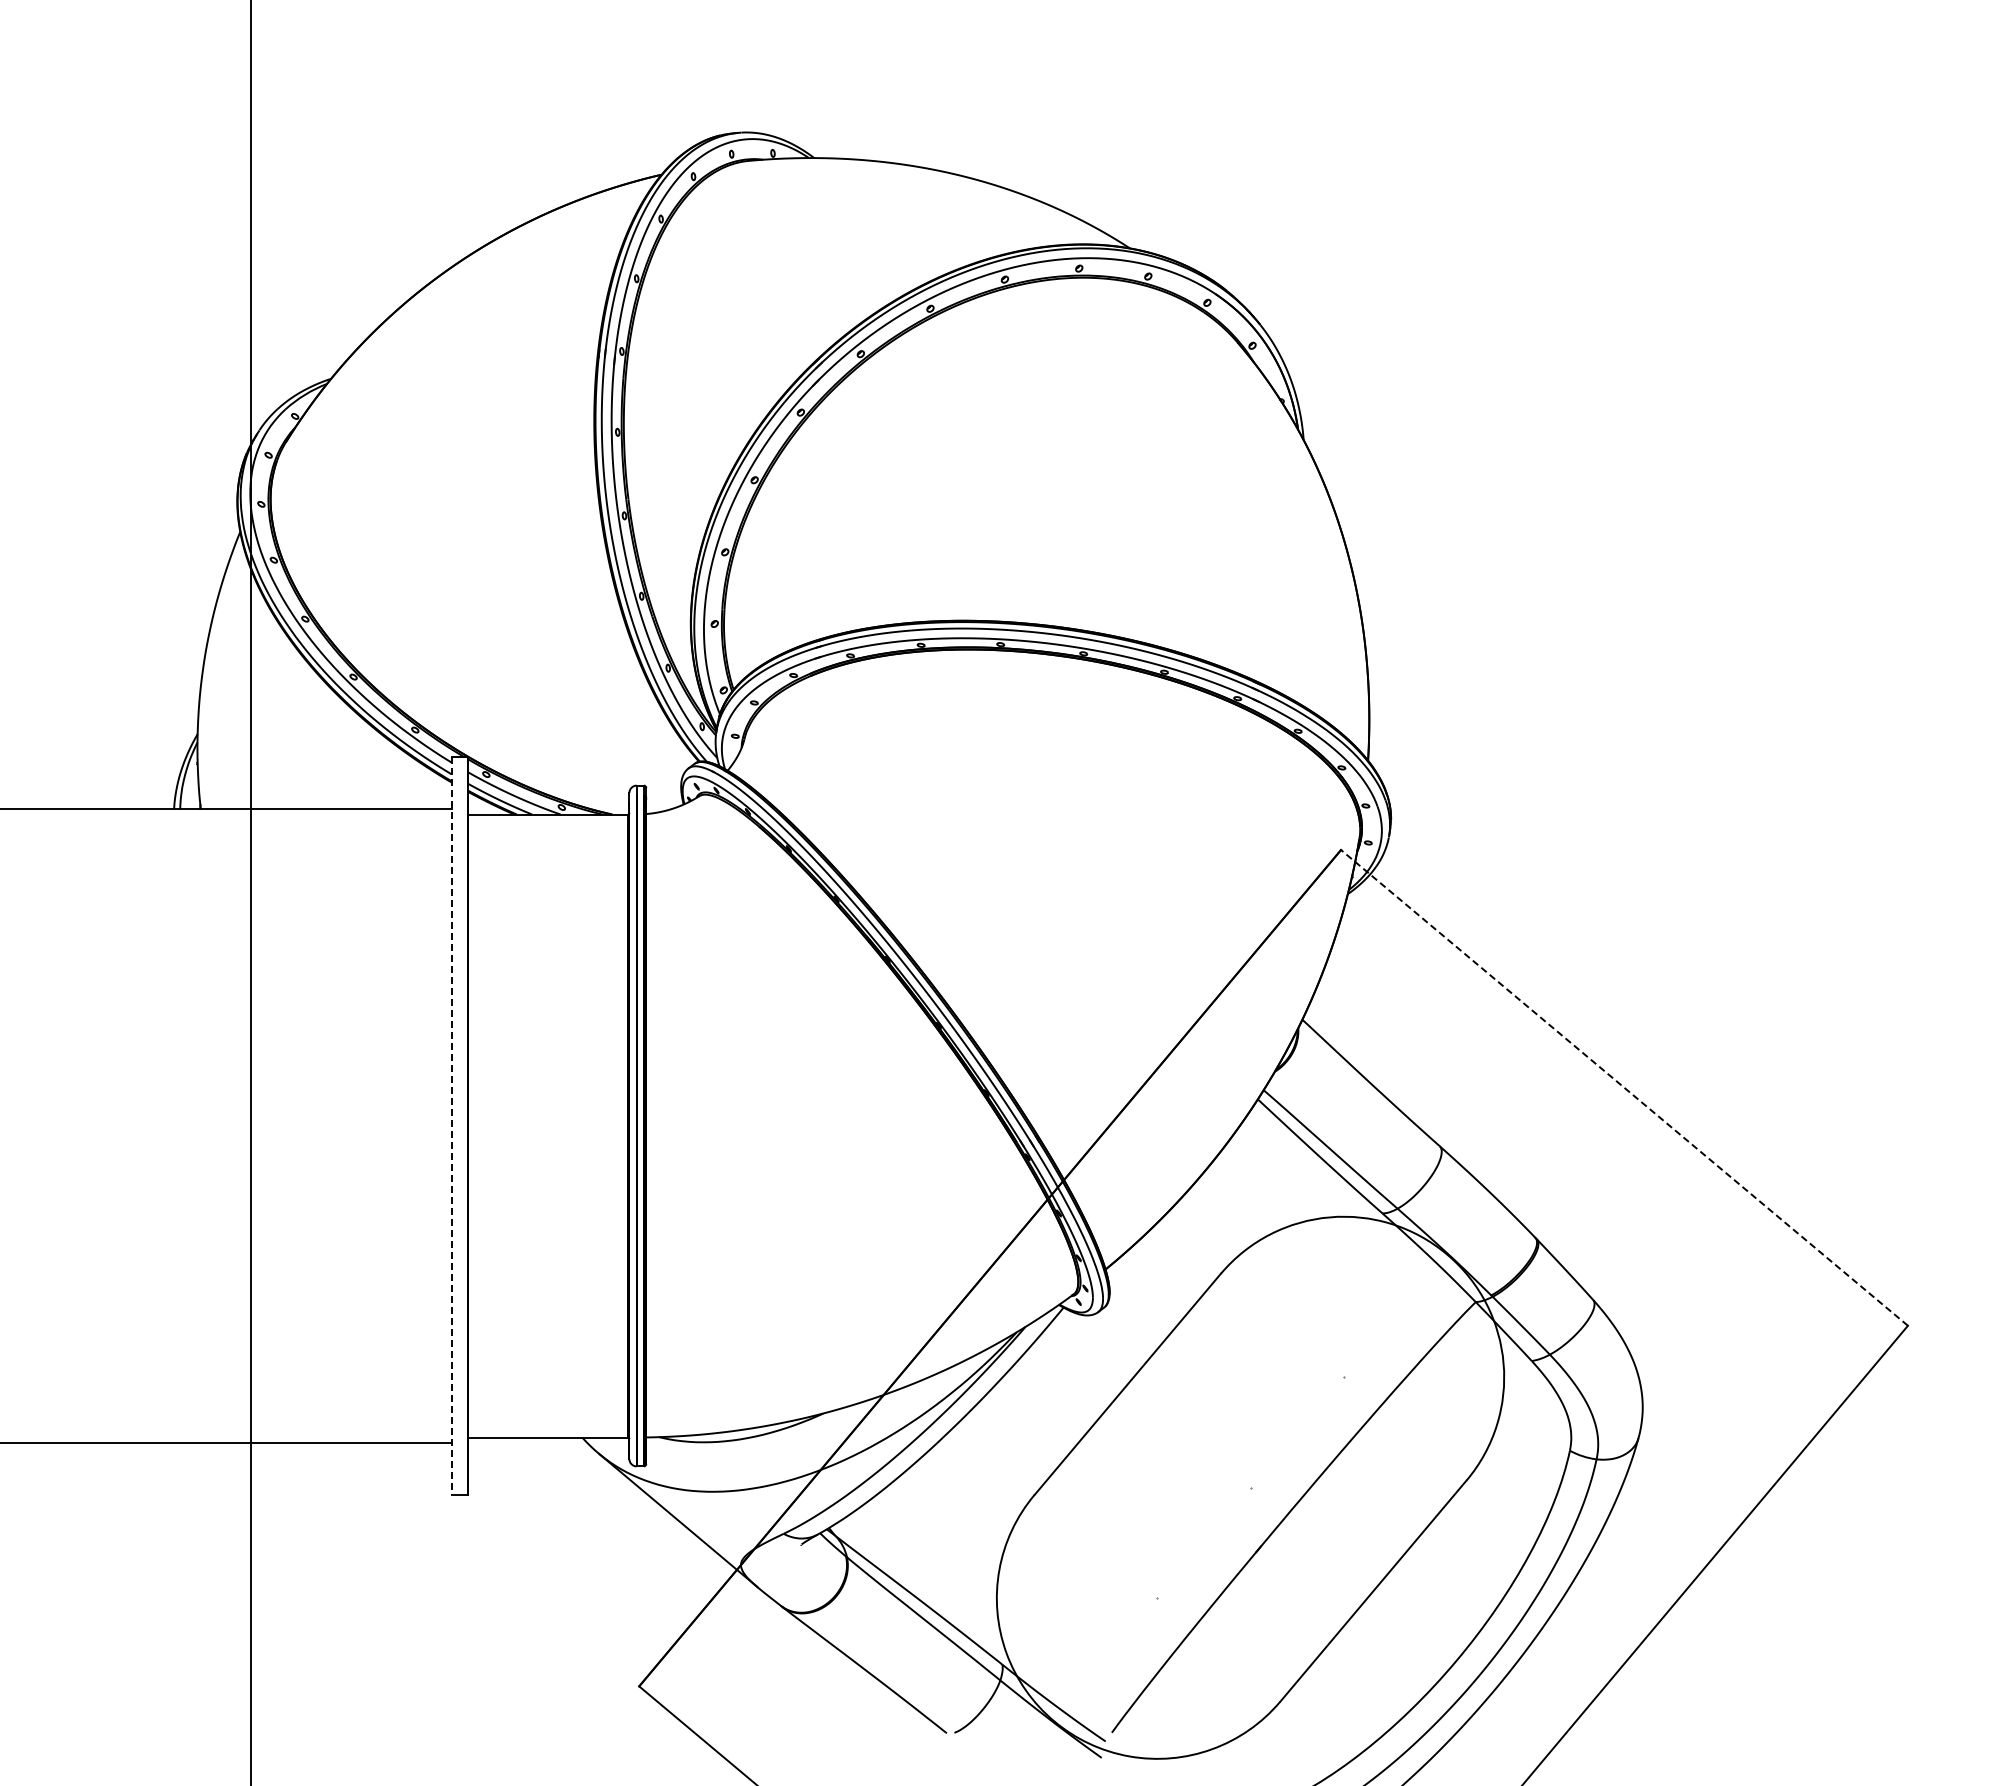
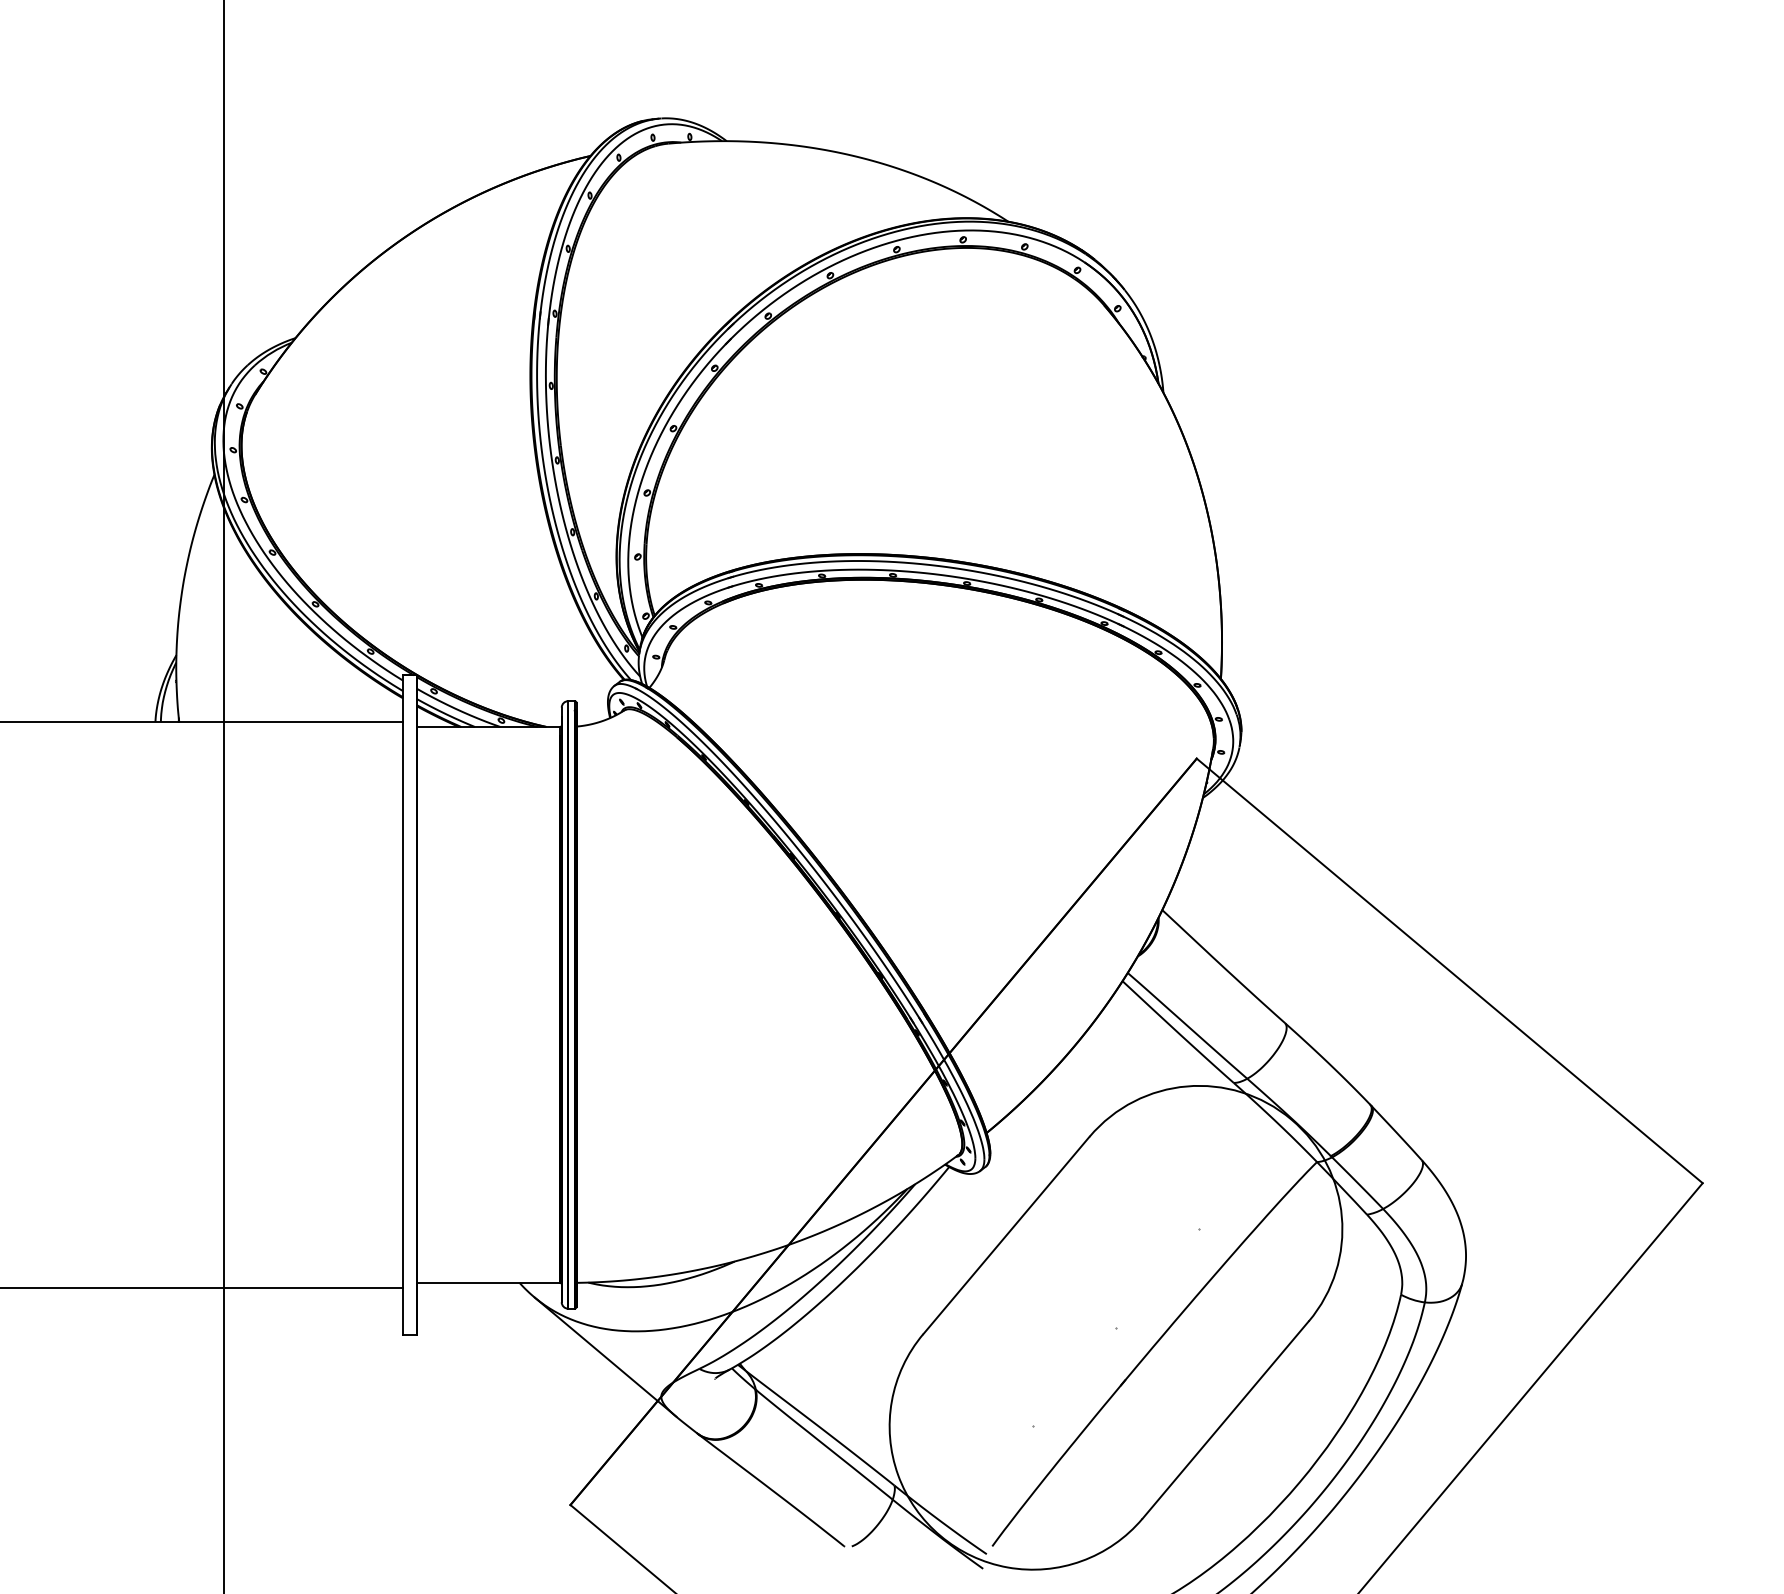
line: (1624, 1087) -> (1449, 970), dashed -> solid
line: (451, 1126) -> (402, 1005), dashed -> solid

